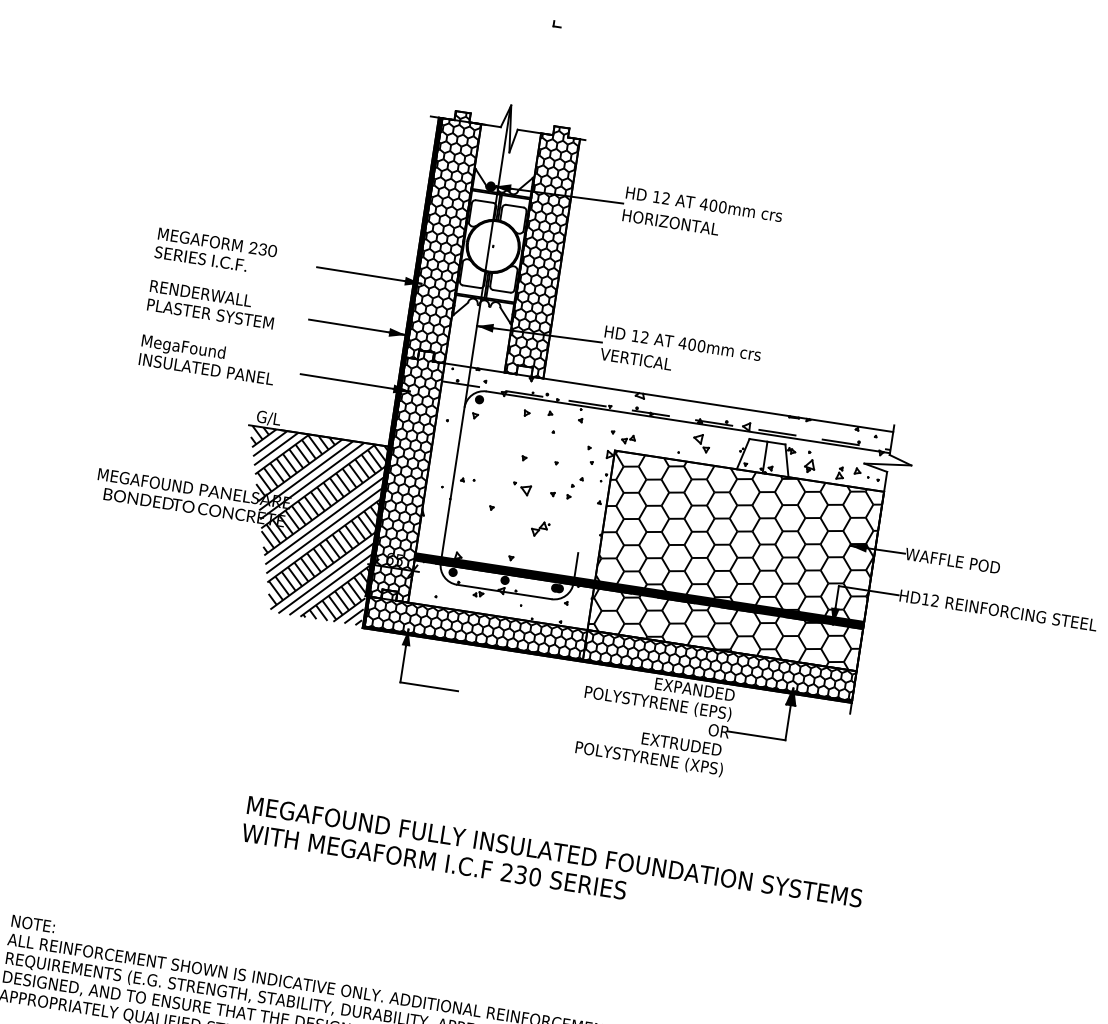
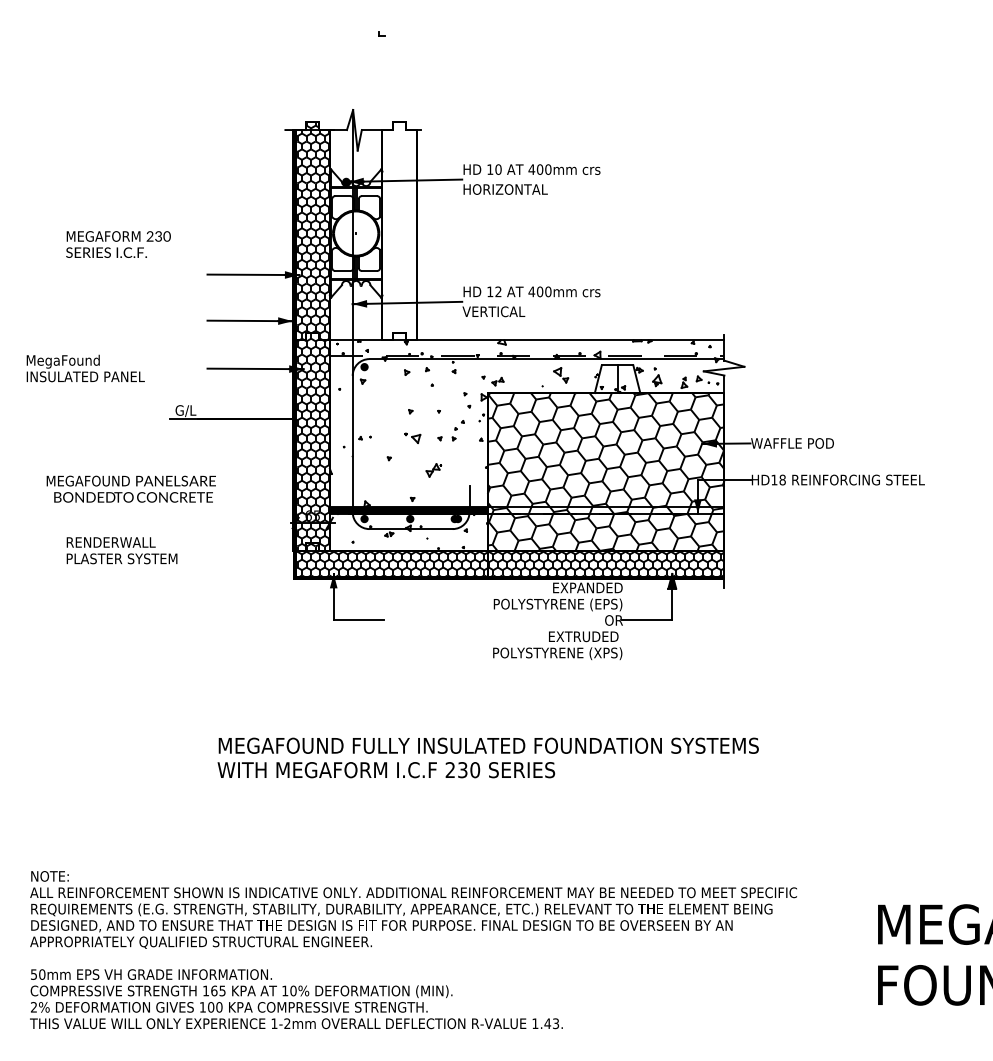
text: (666, 198) -> (498, 169), 12 -> 10
text: (215, 251) -> (118, 244), moved
hatch: (542, 251) -> (399, 231), removed
text: (211, 304) -> (121, 550), moved
text: (207, 359) -> (85, 368), moved
hatch: (306, 526) -> (232, 498), removed
text: (935, 600) -> (782, 479), HD12 -> HD18
fill: (728, 604) -> (605, 510), removed

